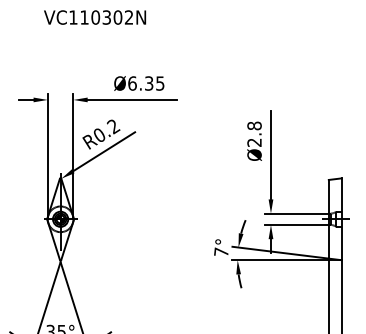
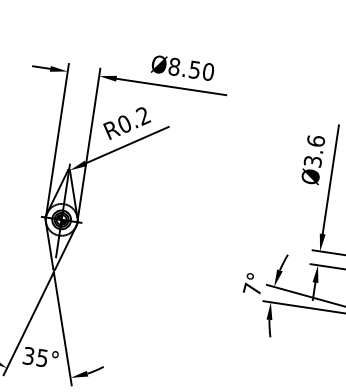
text: (146, 83) -> (191, 69), Ø6.35 -> Ø8.50
text: (254, 133) -> (314, 150), Ø2.8 -> Ø3.6

